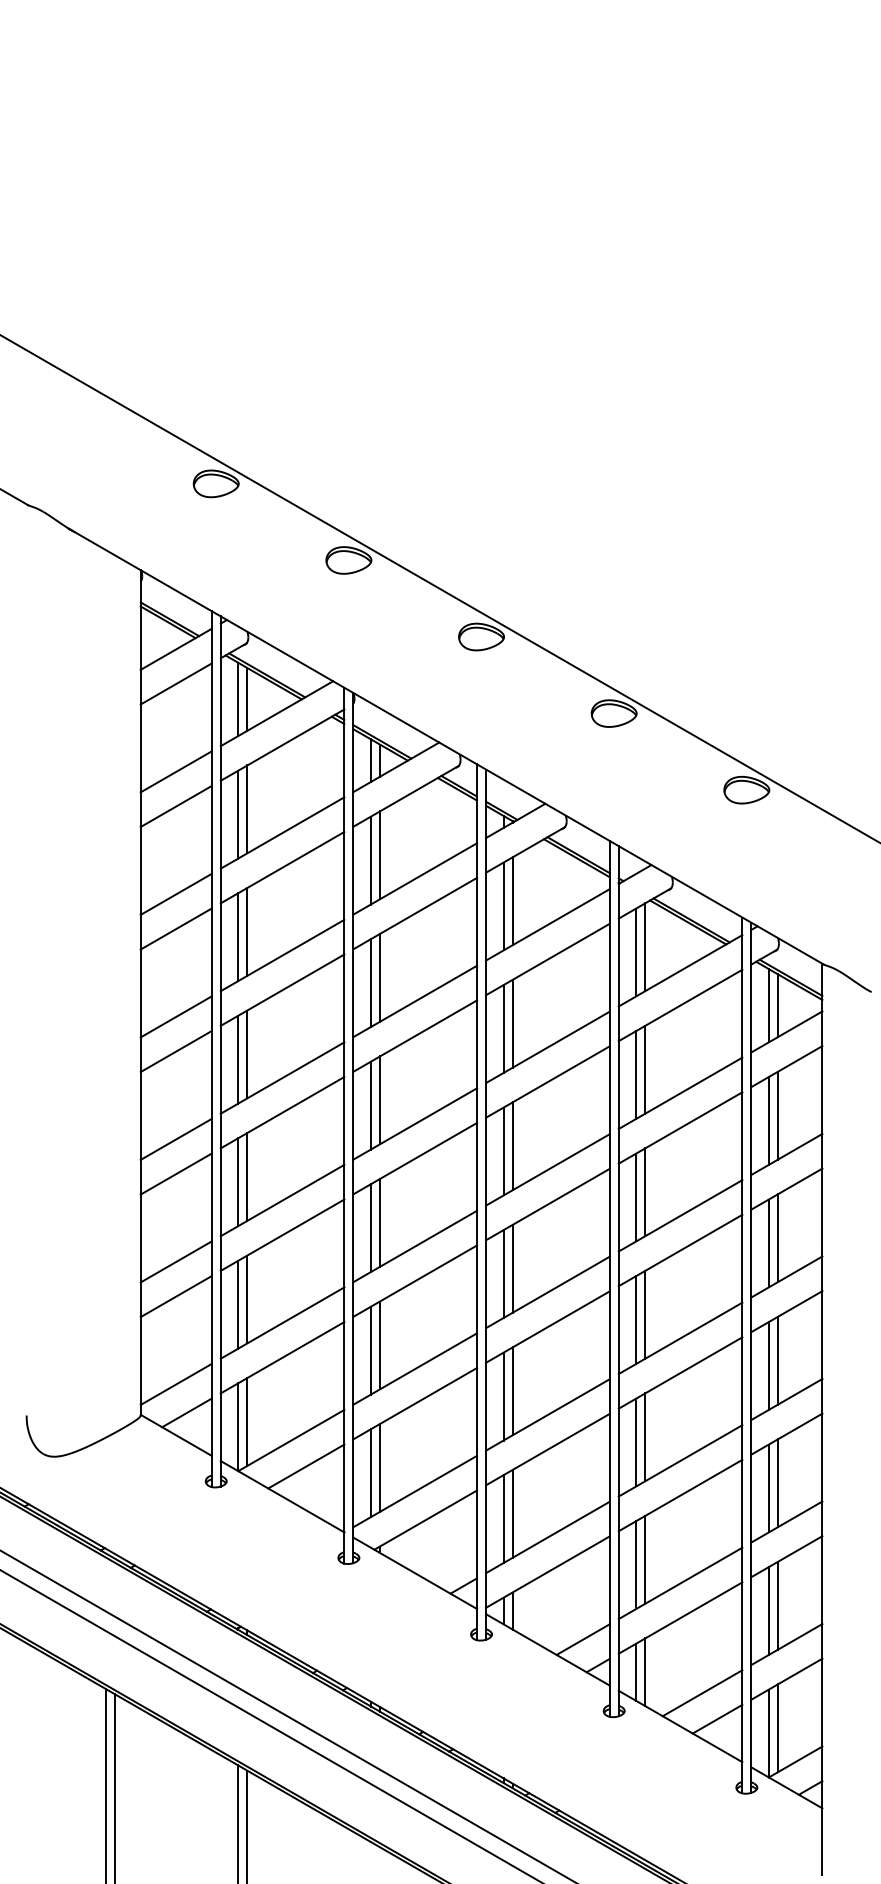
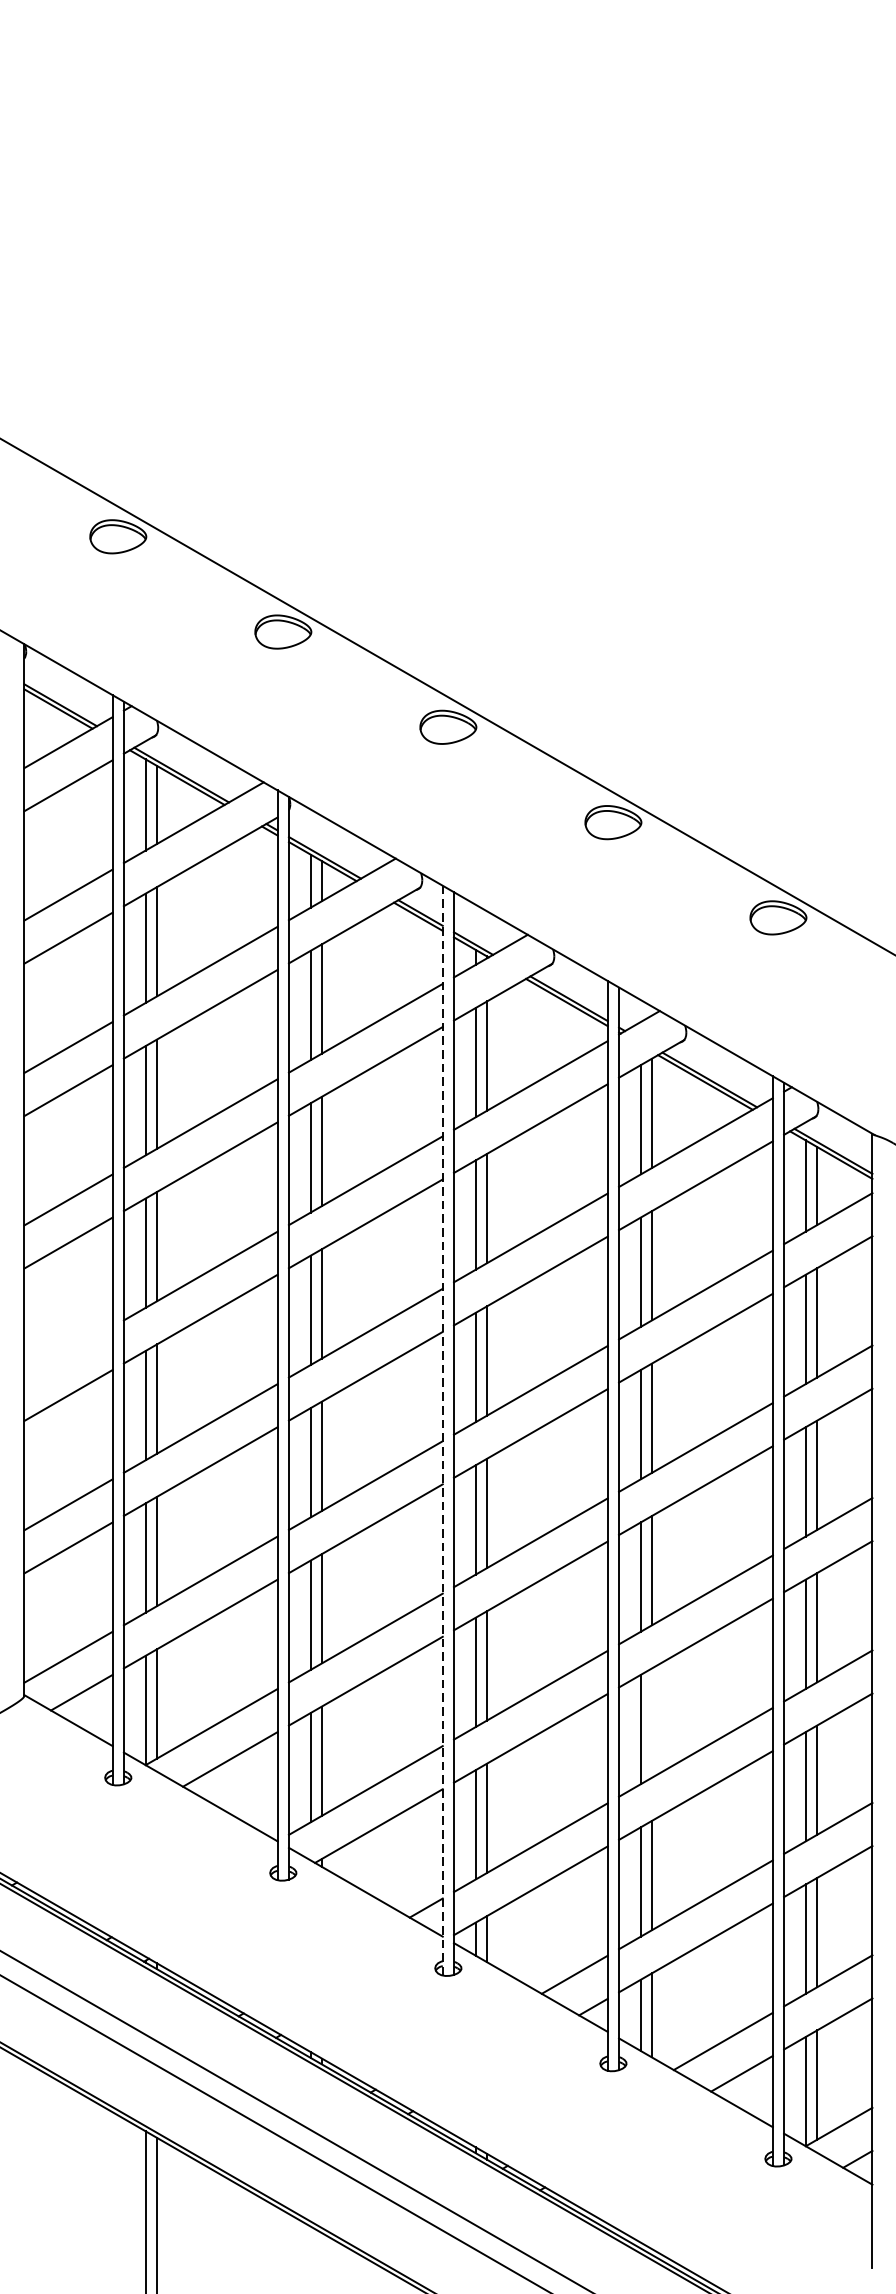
line: (175, 1138) -> (67, 1351), removed
line: (477, 1202) -> (443, 1430), solid -> dashed
line: (645, 1437) -> (652, 1723), removed

